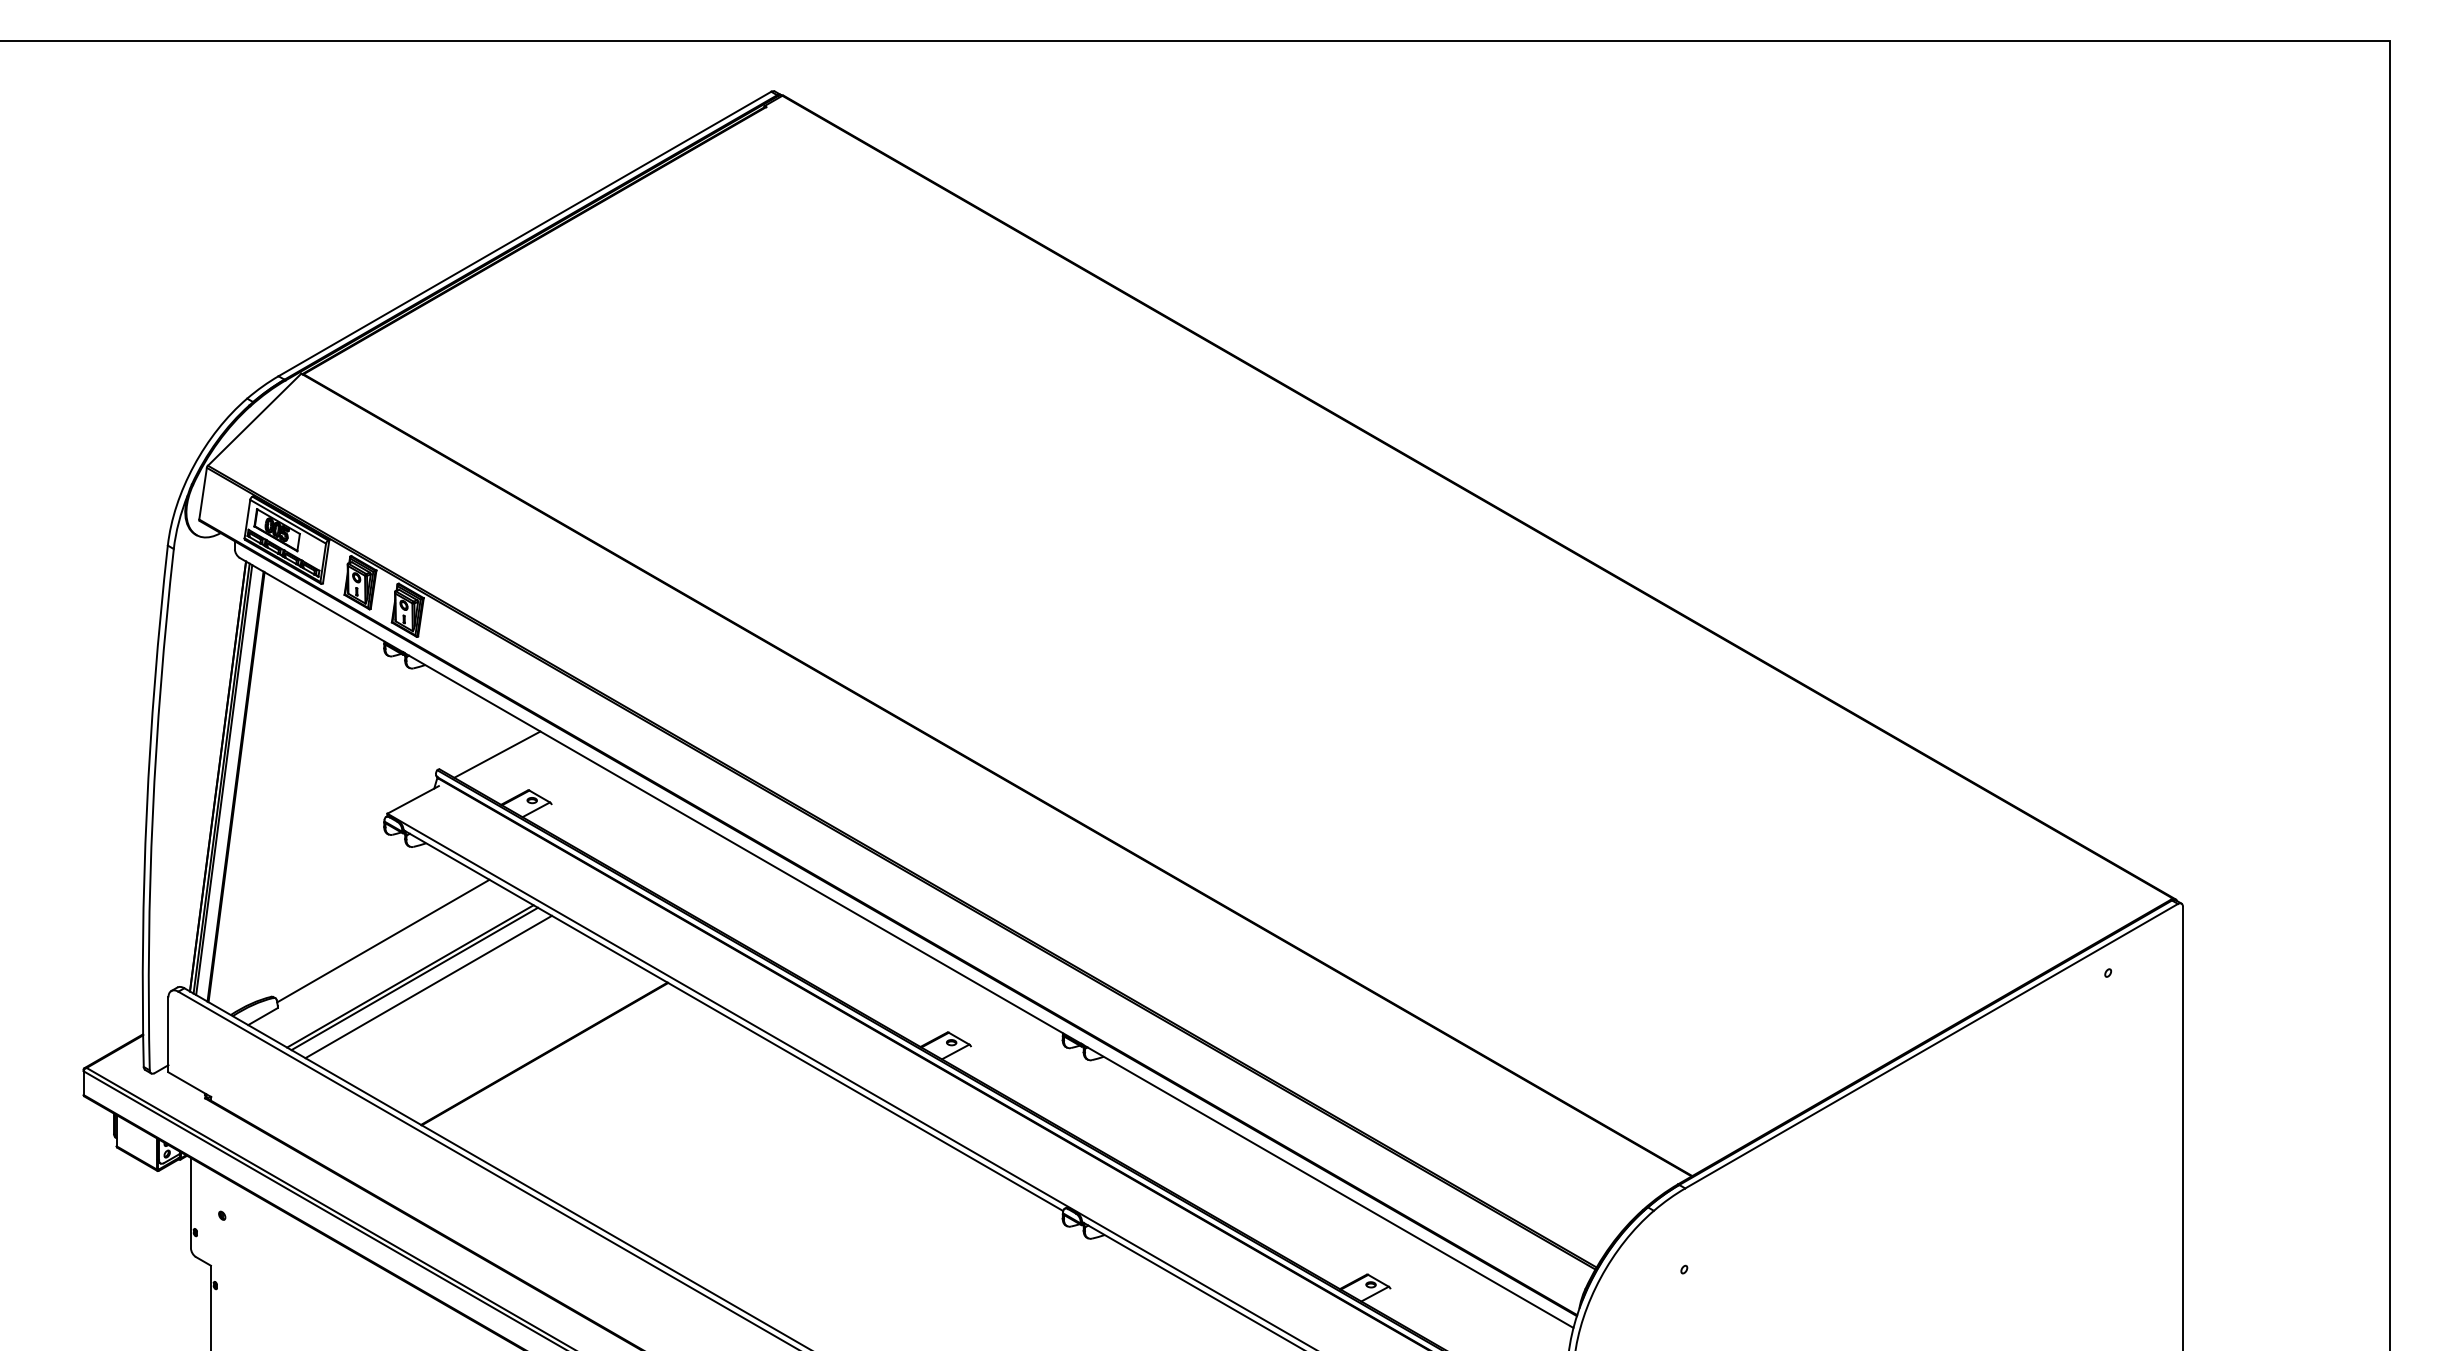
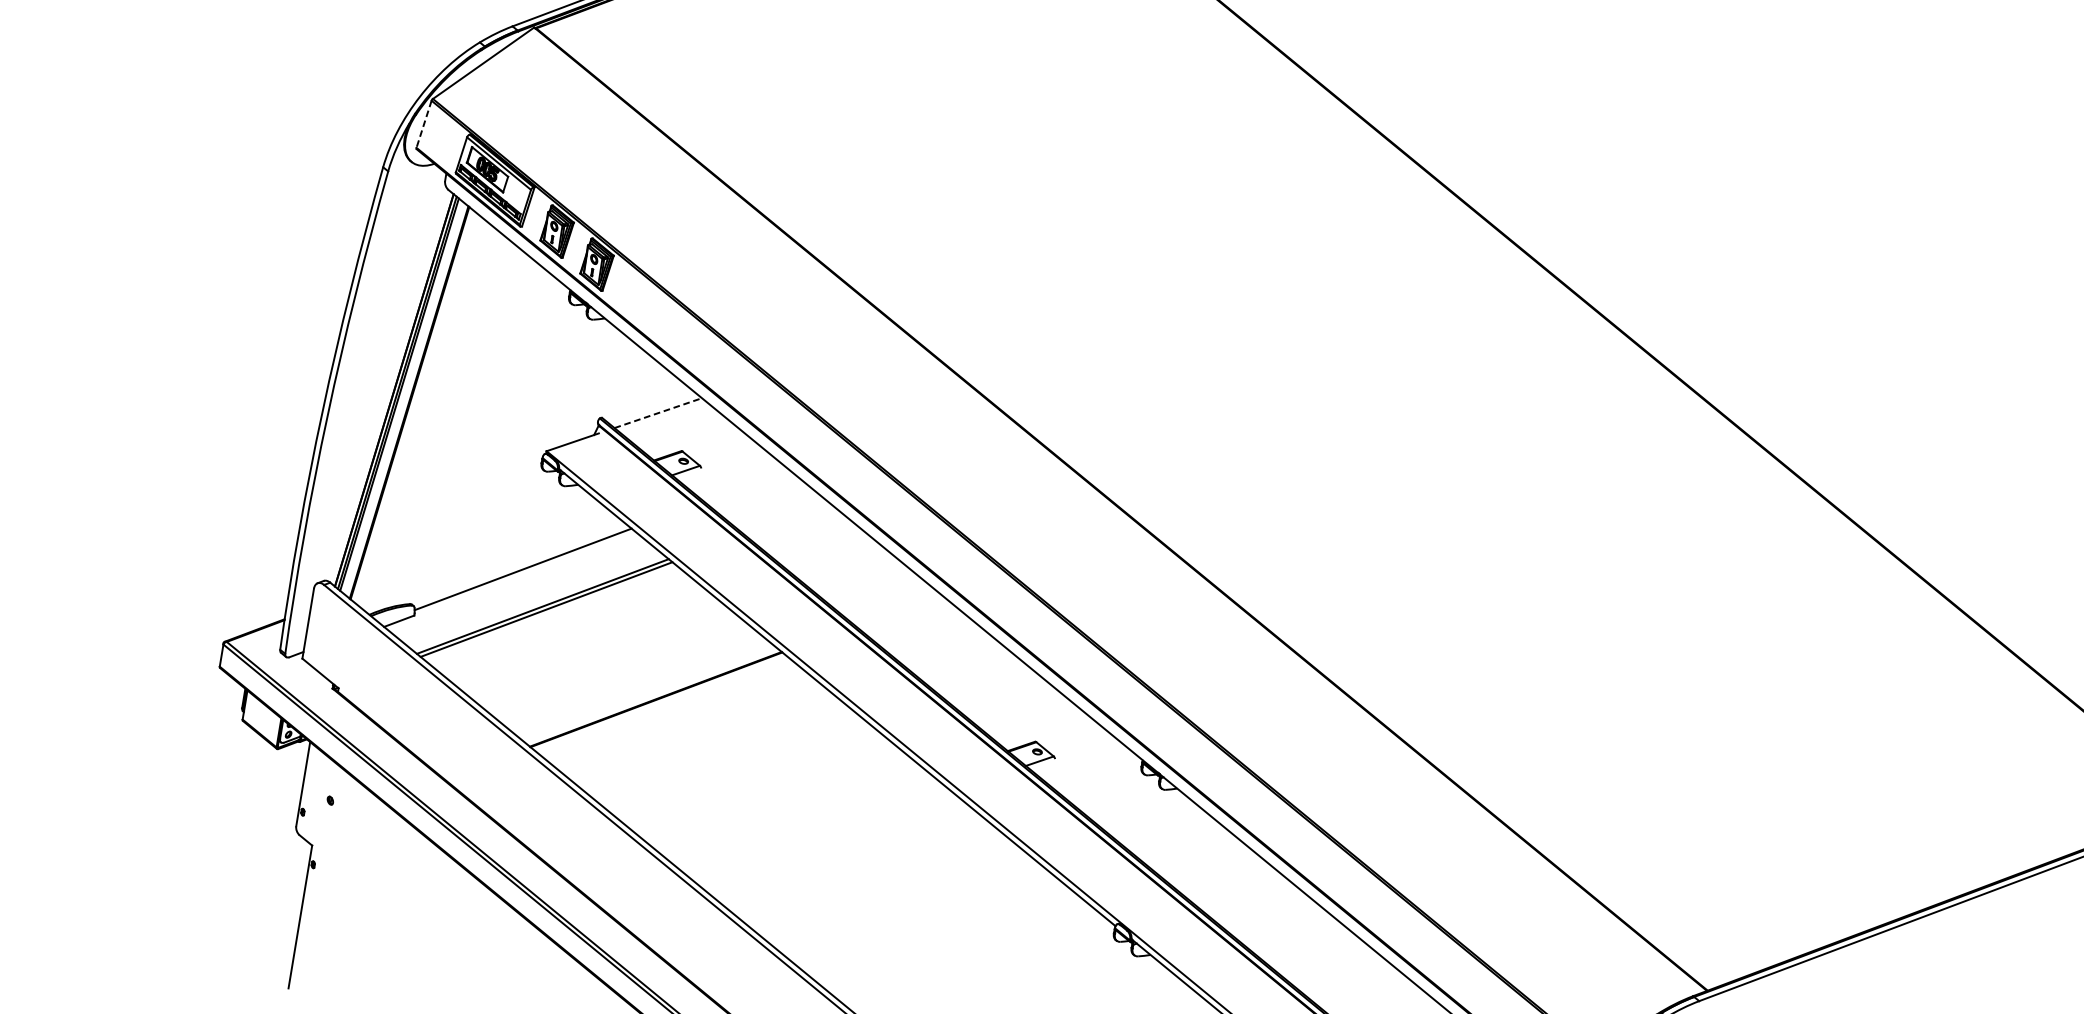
line: (203, 494) -> (424, 125), solid -> dashed
line: (497, 754) -> (658, 413), solid -> dashed
line: (428, 986) -> (558, 618), removed

